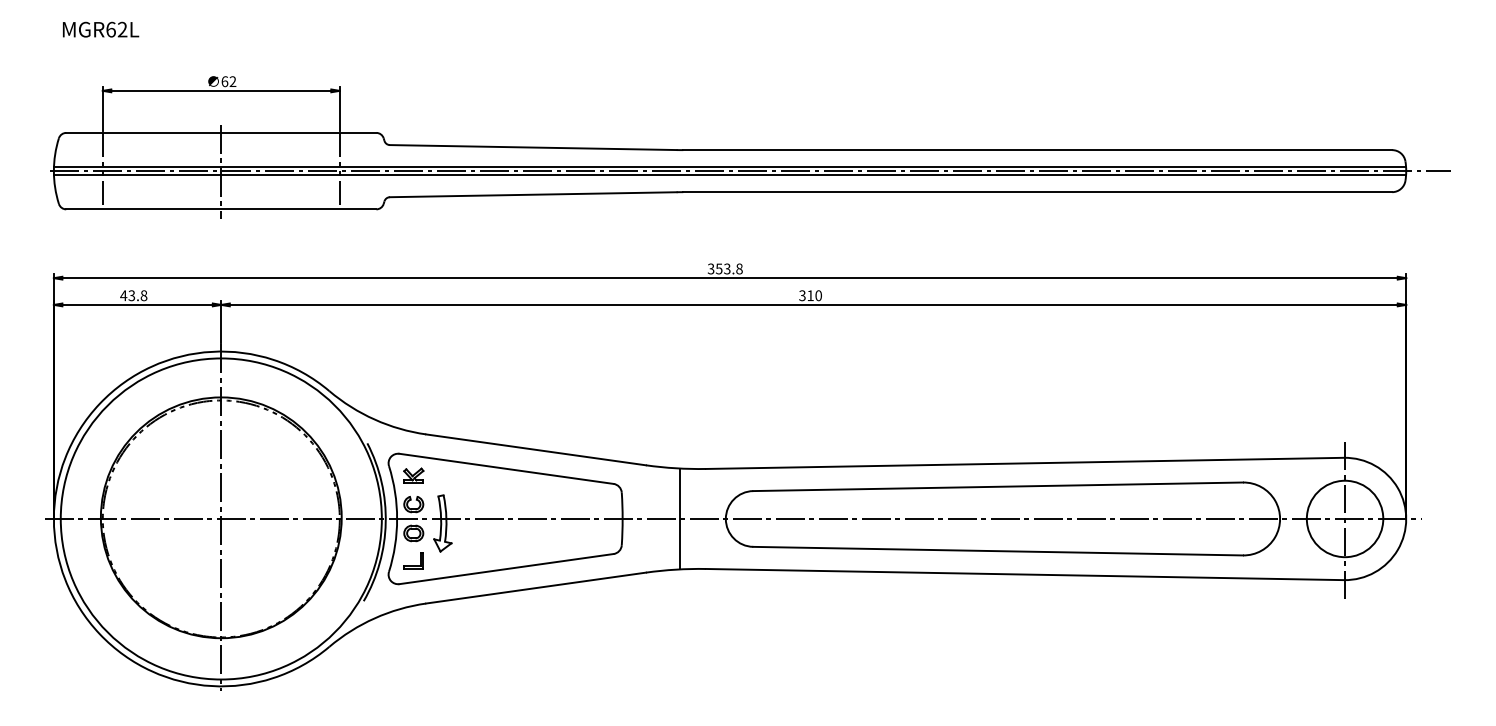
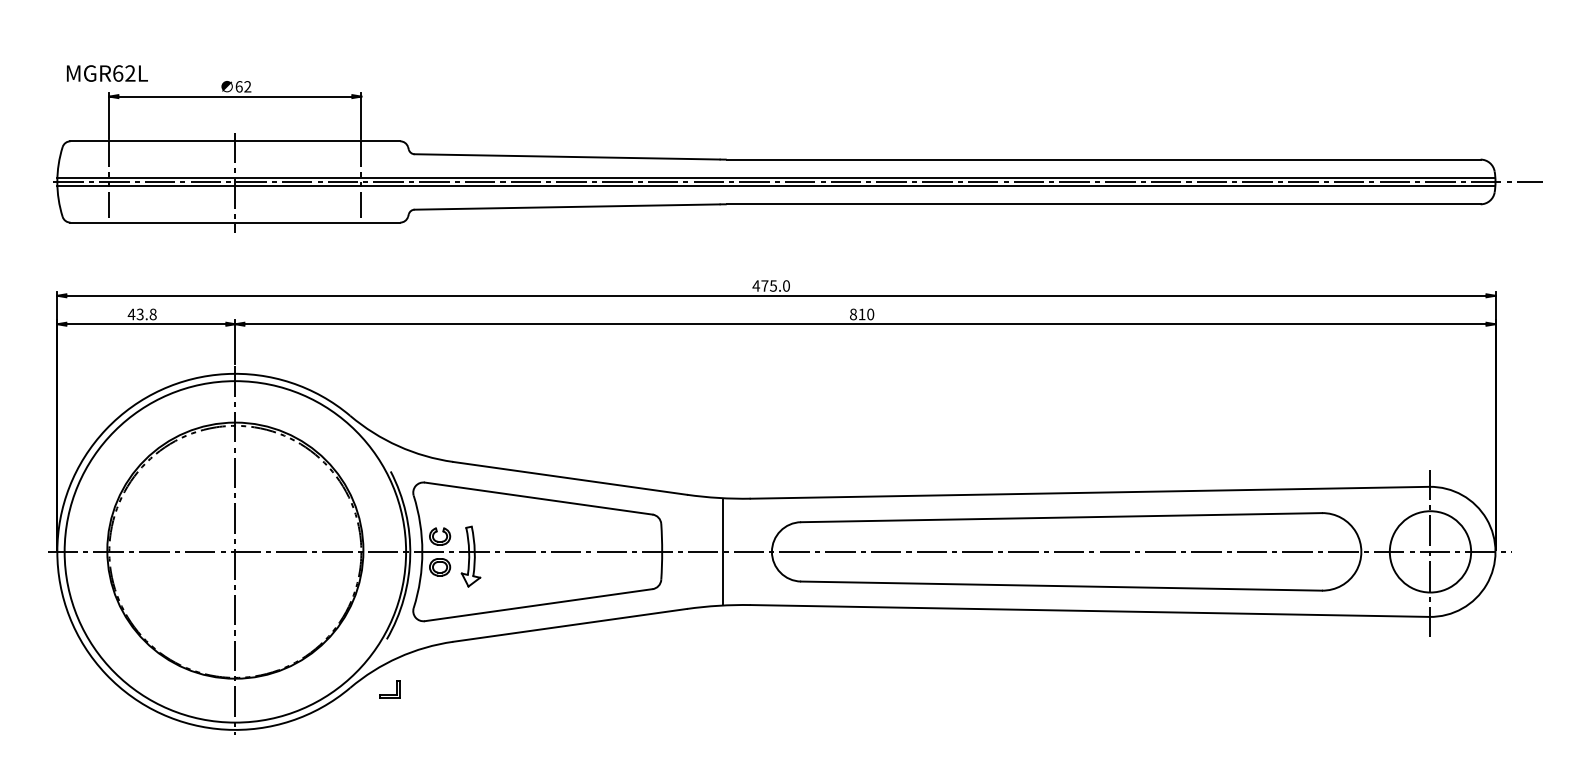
text: (101, 29) -> (107, 73), moved
text: (724, 268) -> (770, 285), 353.8 -> 475.0
text: (801, 294) -> (852, 313), 310 -> 810
part: (413, 475) -> (439, 505), removed
part: (413, 560) -> (389, 689), moved

